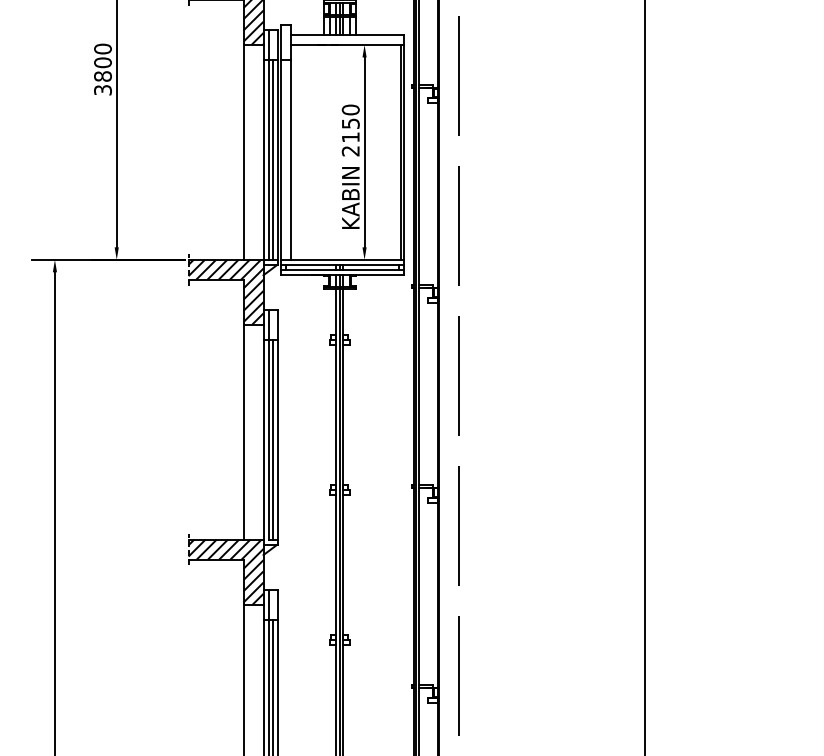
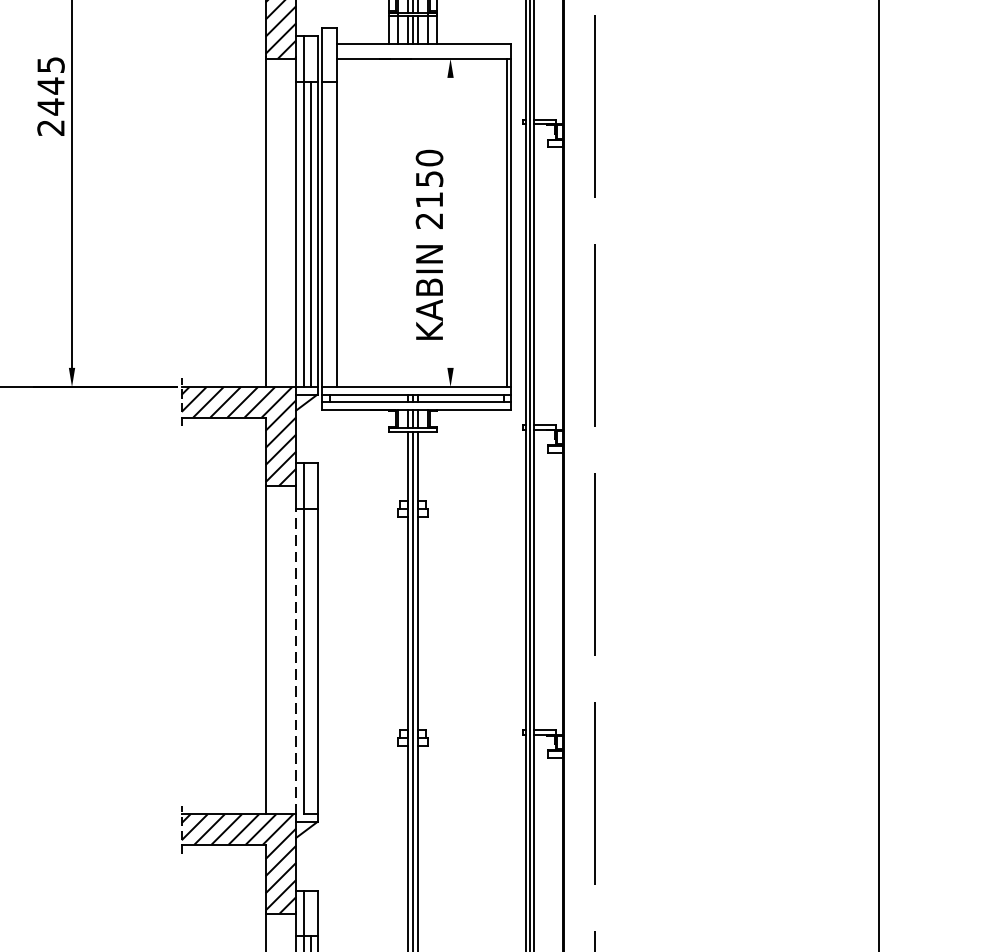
text: (102, 69) -> (50, 96), 3800 -> 2445
line: (364, 152) -> (450, 223), removed
line: (263, 439) -> (296, 661), solid -> dashed
line: (273, 439) -> (311, 661), removed

